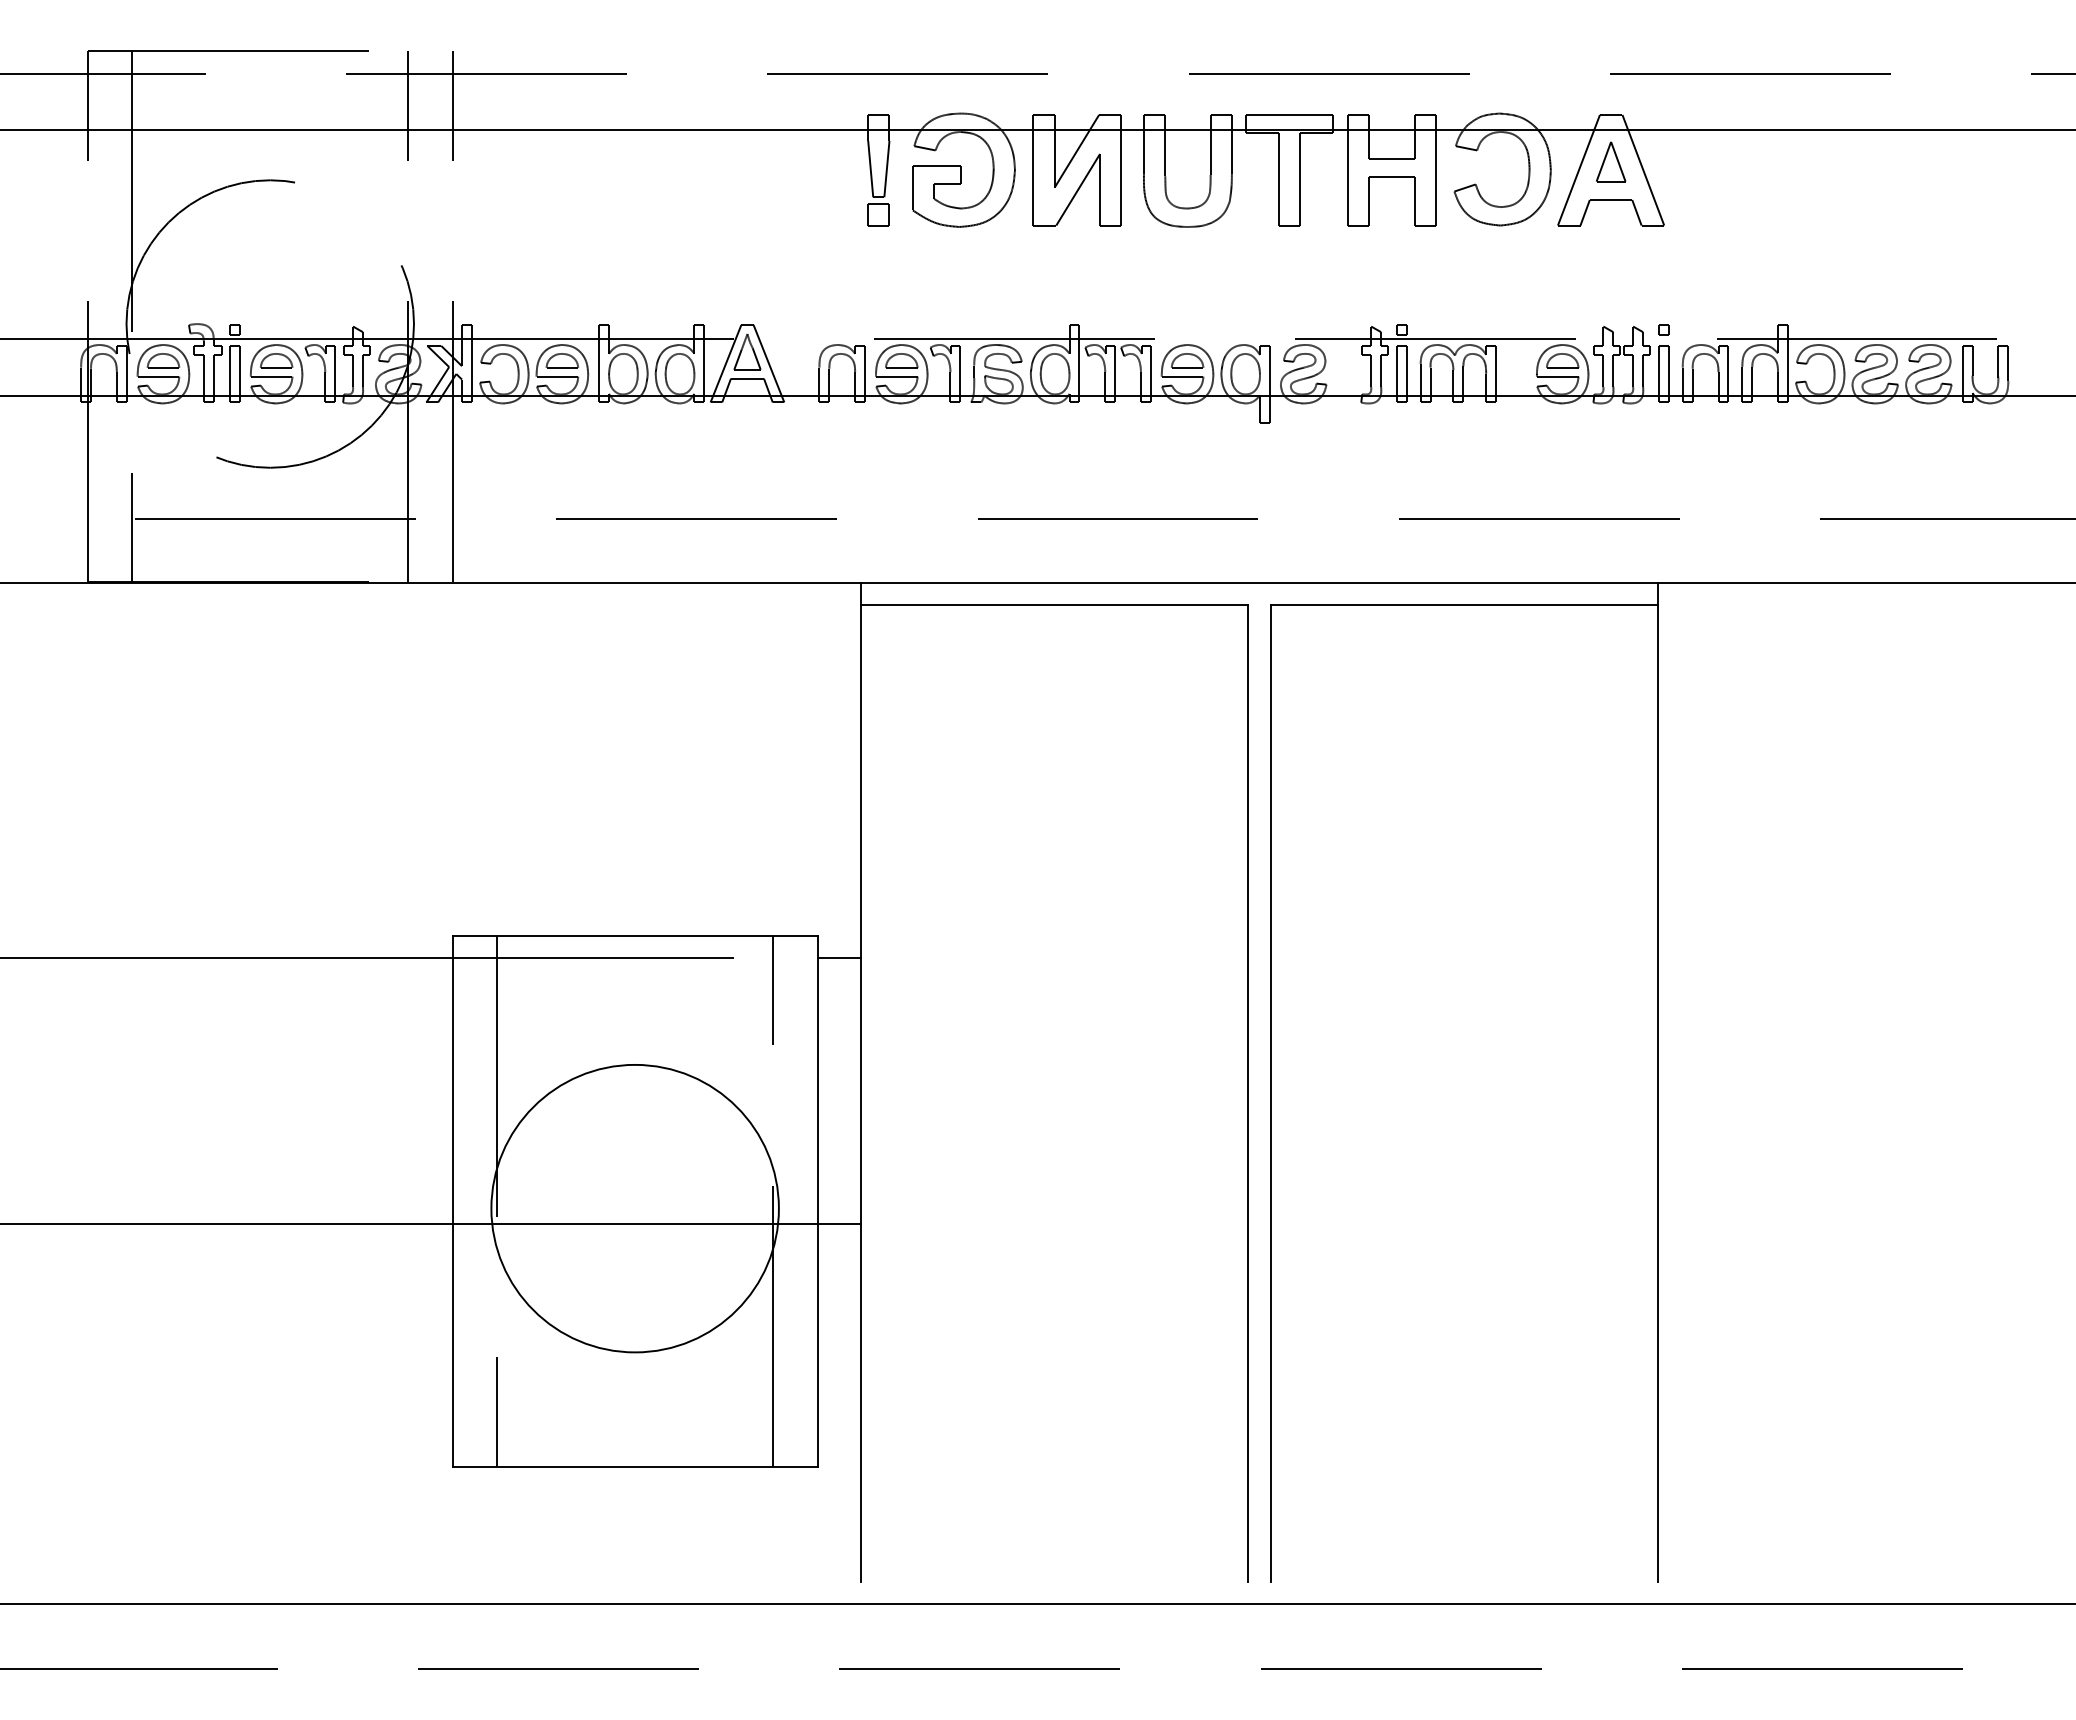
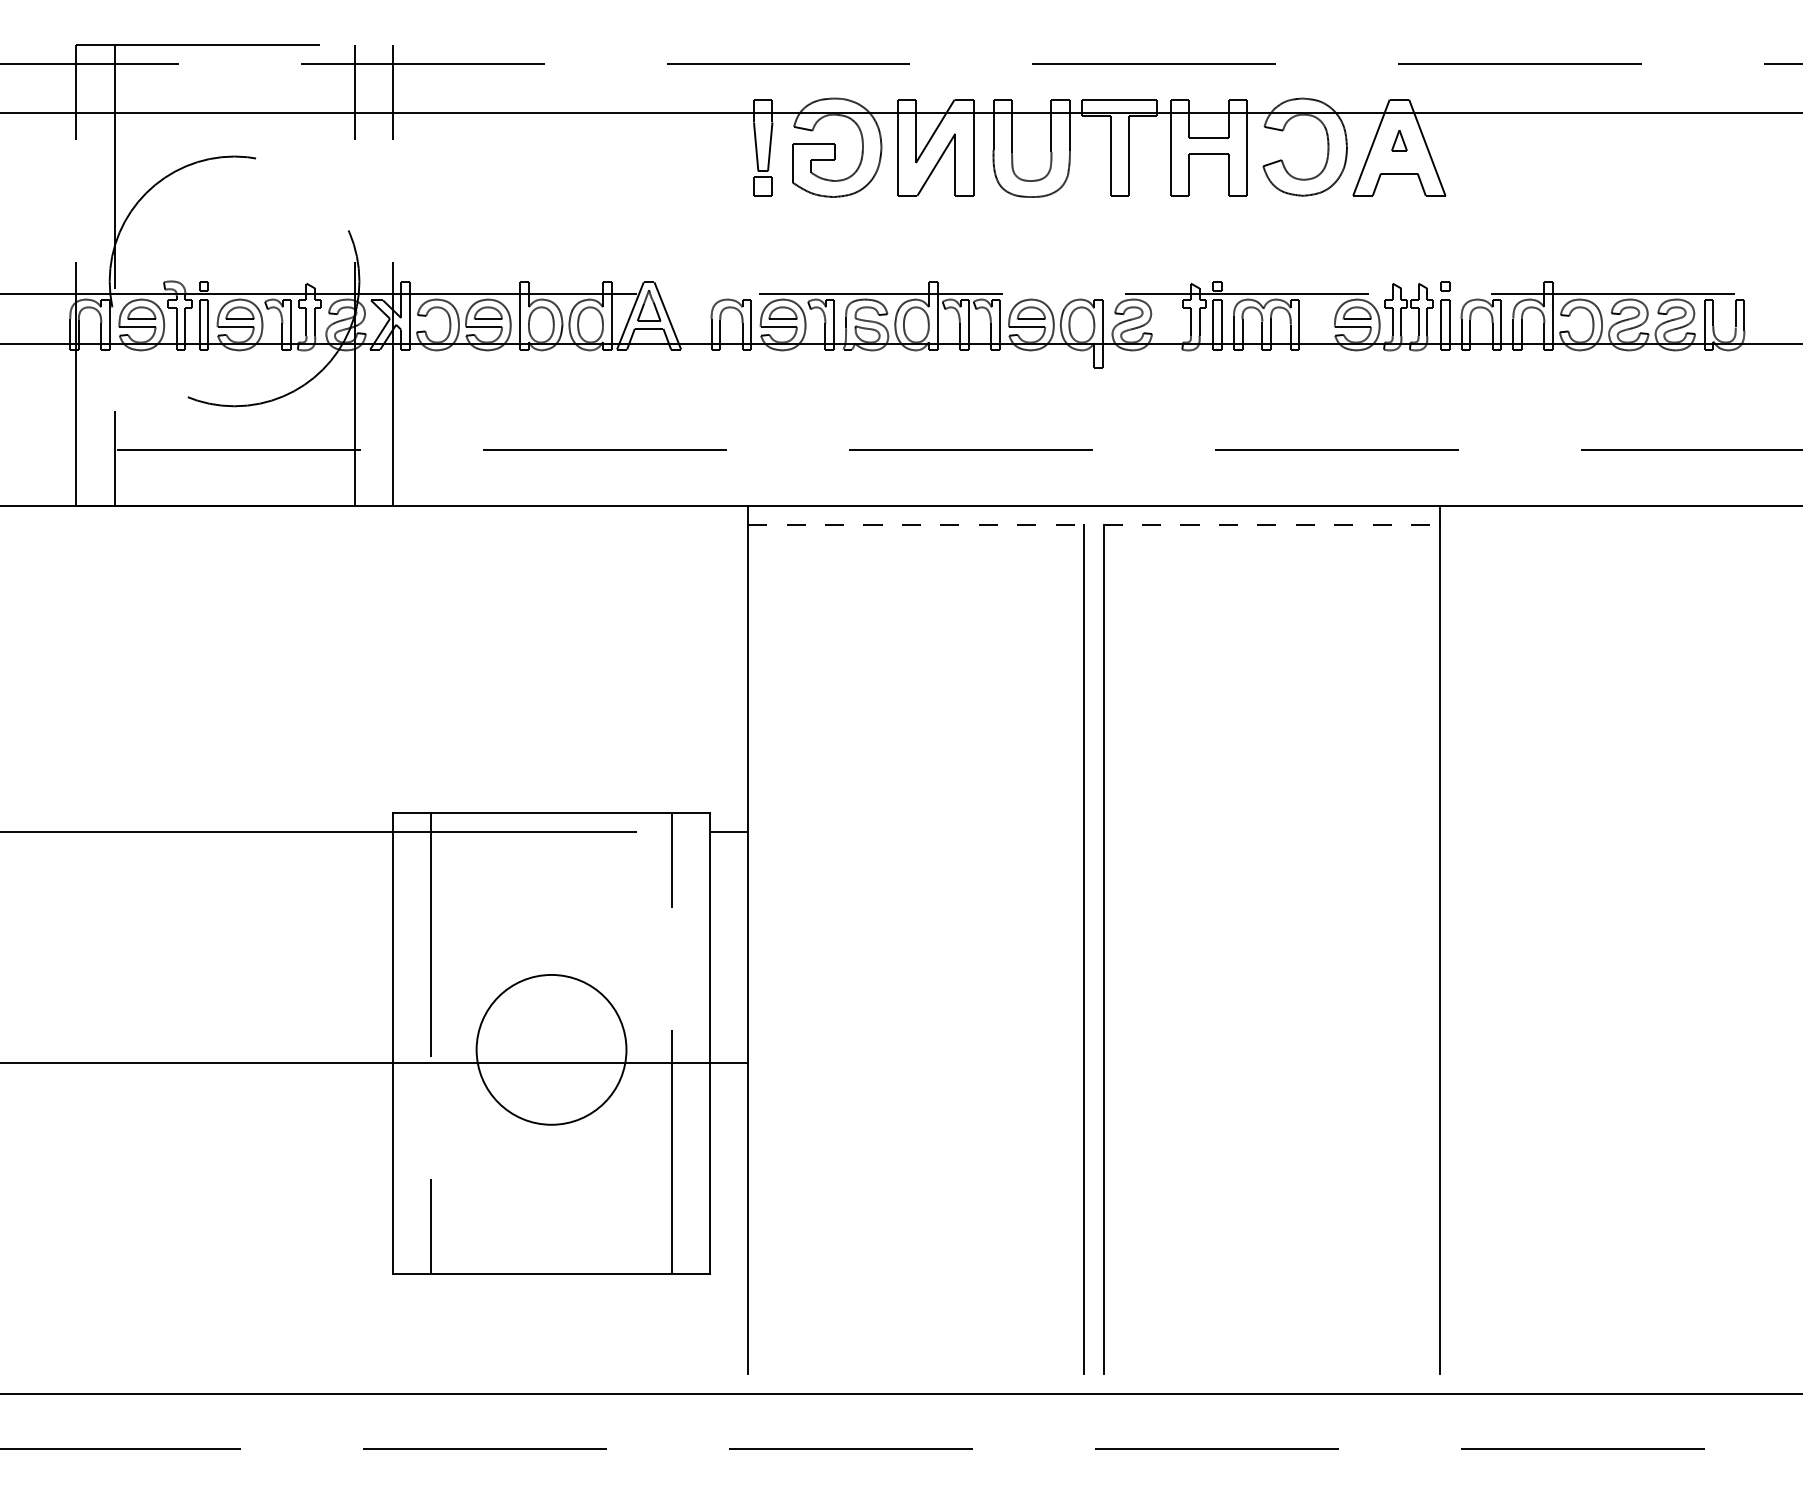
part: (1611, 161) -> (1399, 140), size x0.6
line: (1054, 604) -> (915, 525), solid -> dashed
line: (1464, 604) -> (1272, 525), solid -> dashed
circle: (634, 1208) -> (550, 1049), size x0.6

